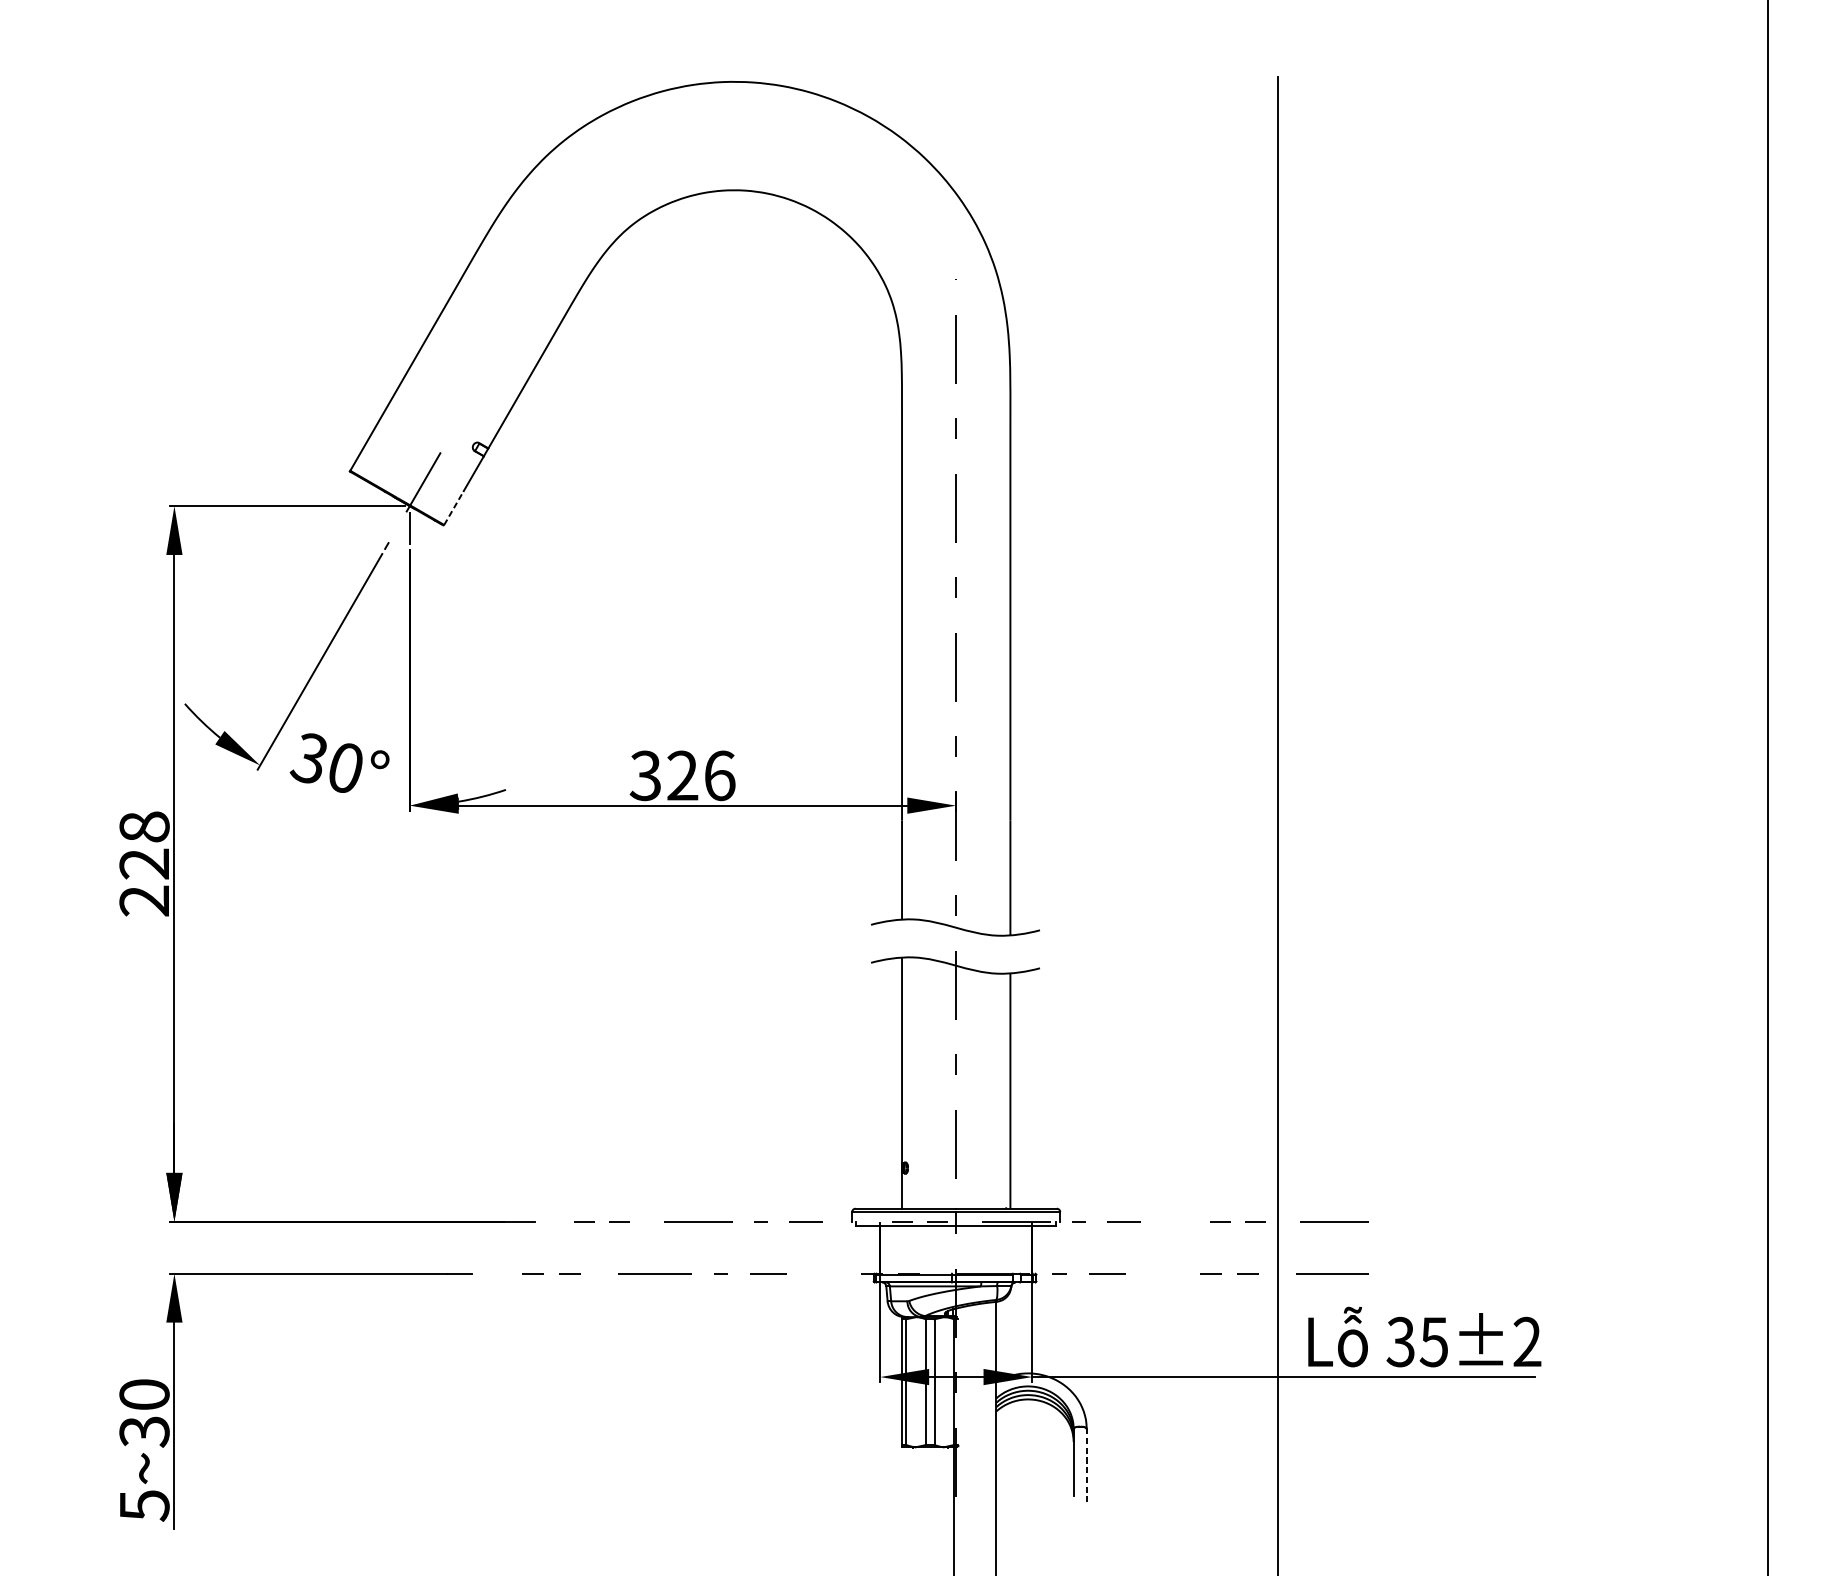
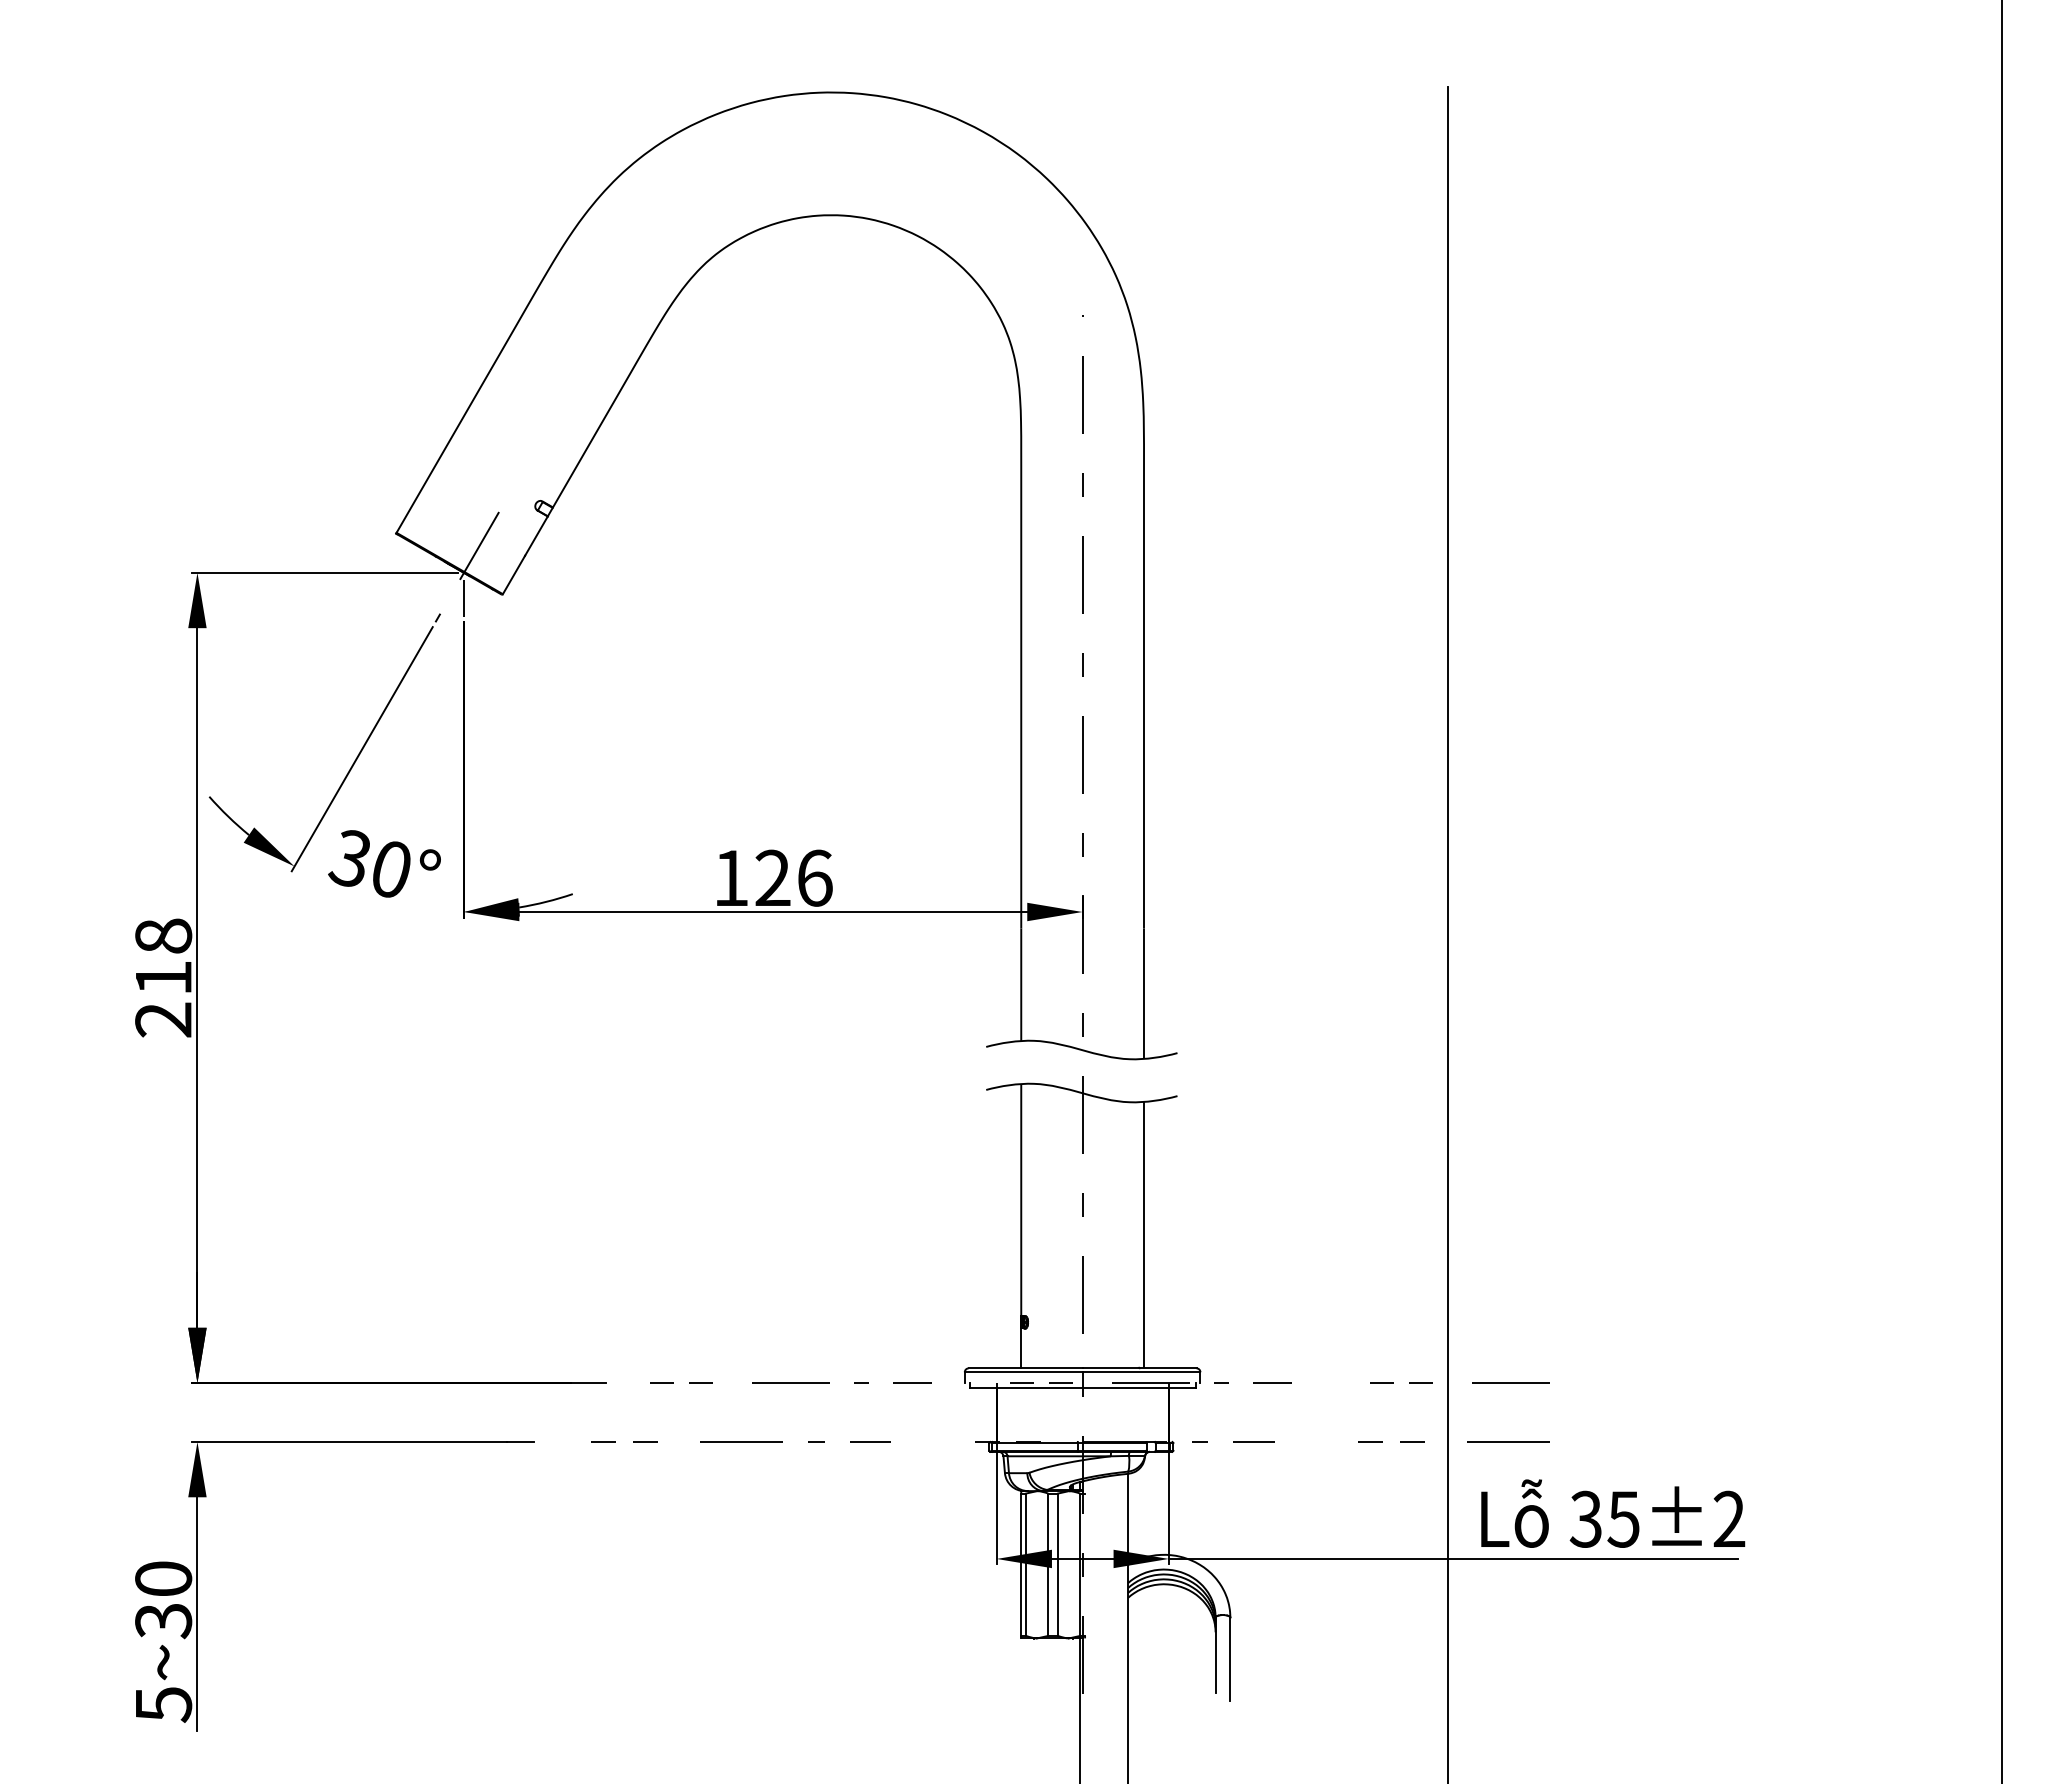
line: (454, 507) -> (514, 574), dashed -> solid
text: (645, 775) -> (730, 877), 326 -> 126
text: (144, 863) -> (163, 977), 228 -> 218
line: (1086, 1465) -> (1230, 1659), dashed -> solid

